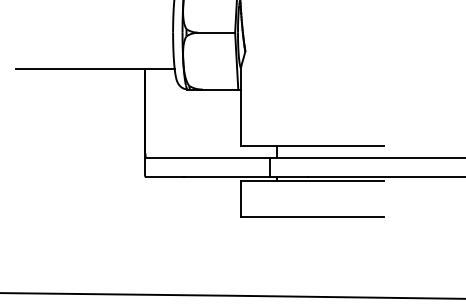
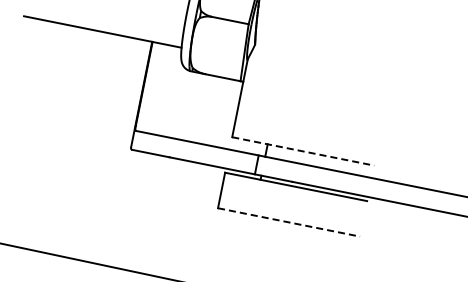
line: (312, 145) -> (303, 151), solid -> dashed
line: (312, 217) -> (288, 222), solid -> dashed

